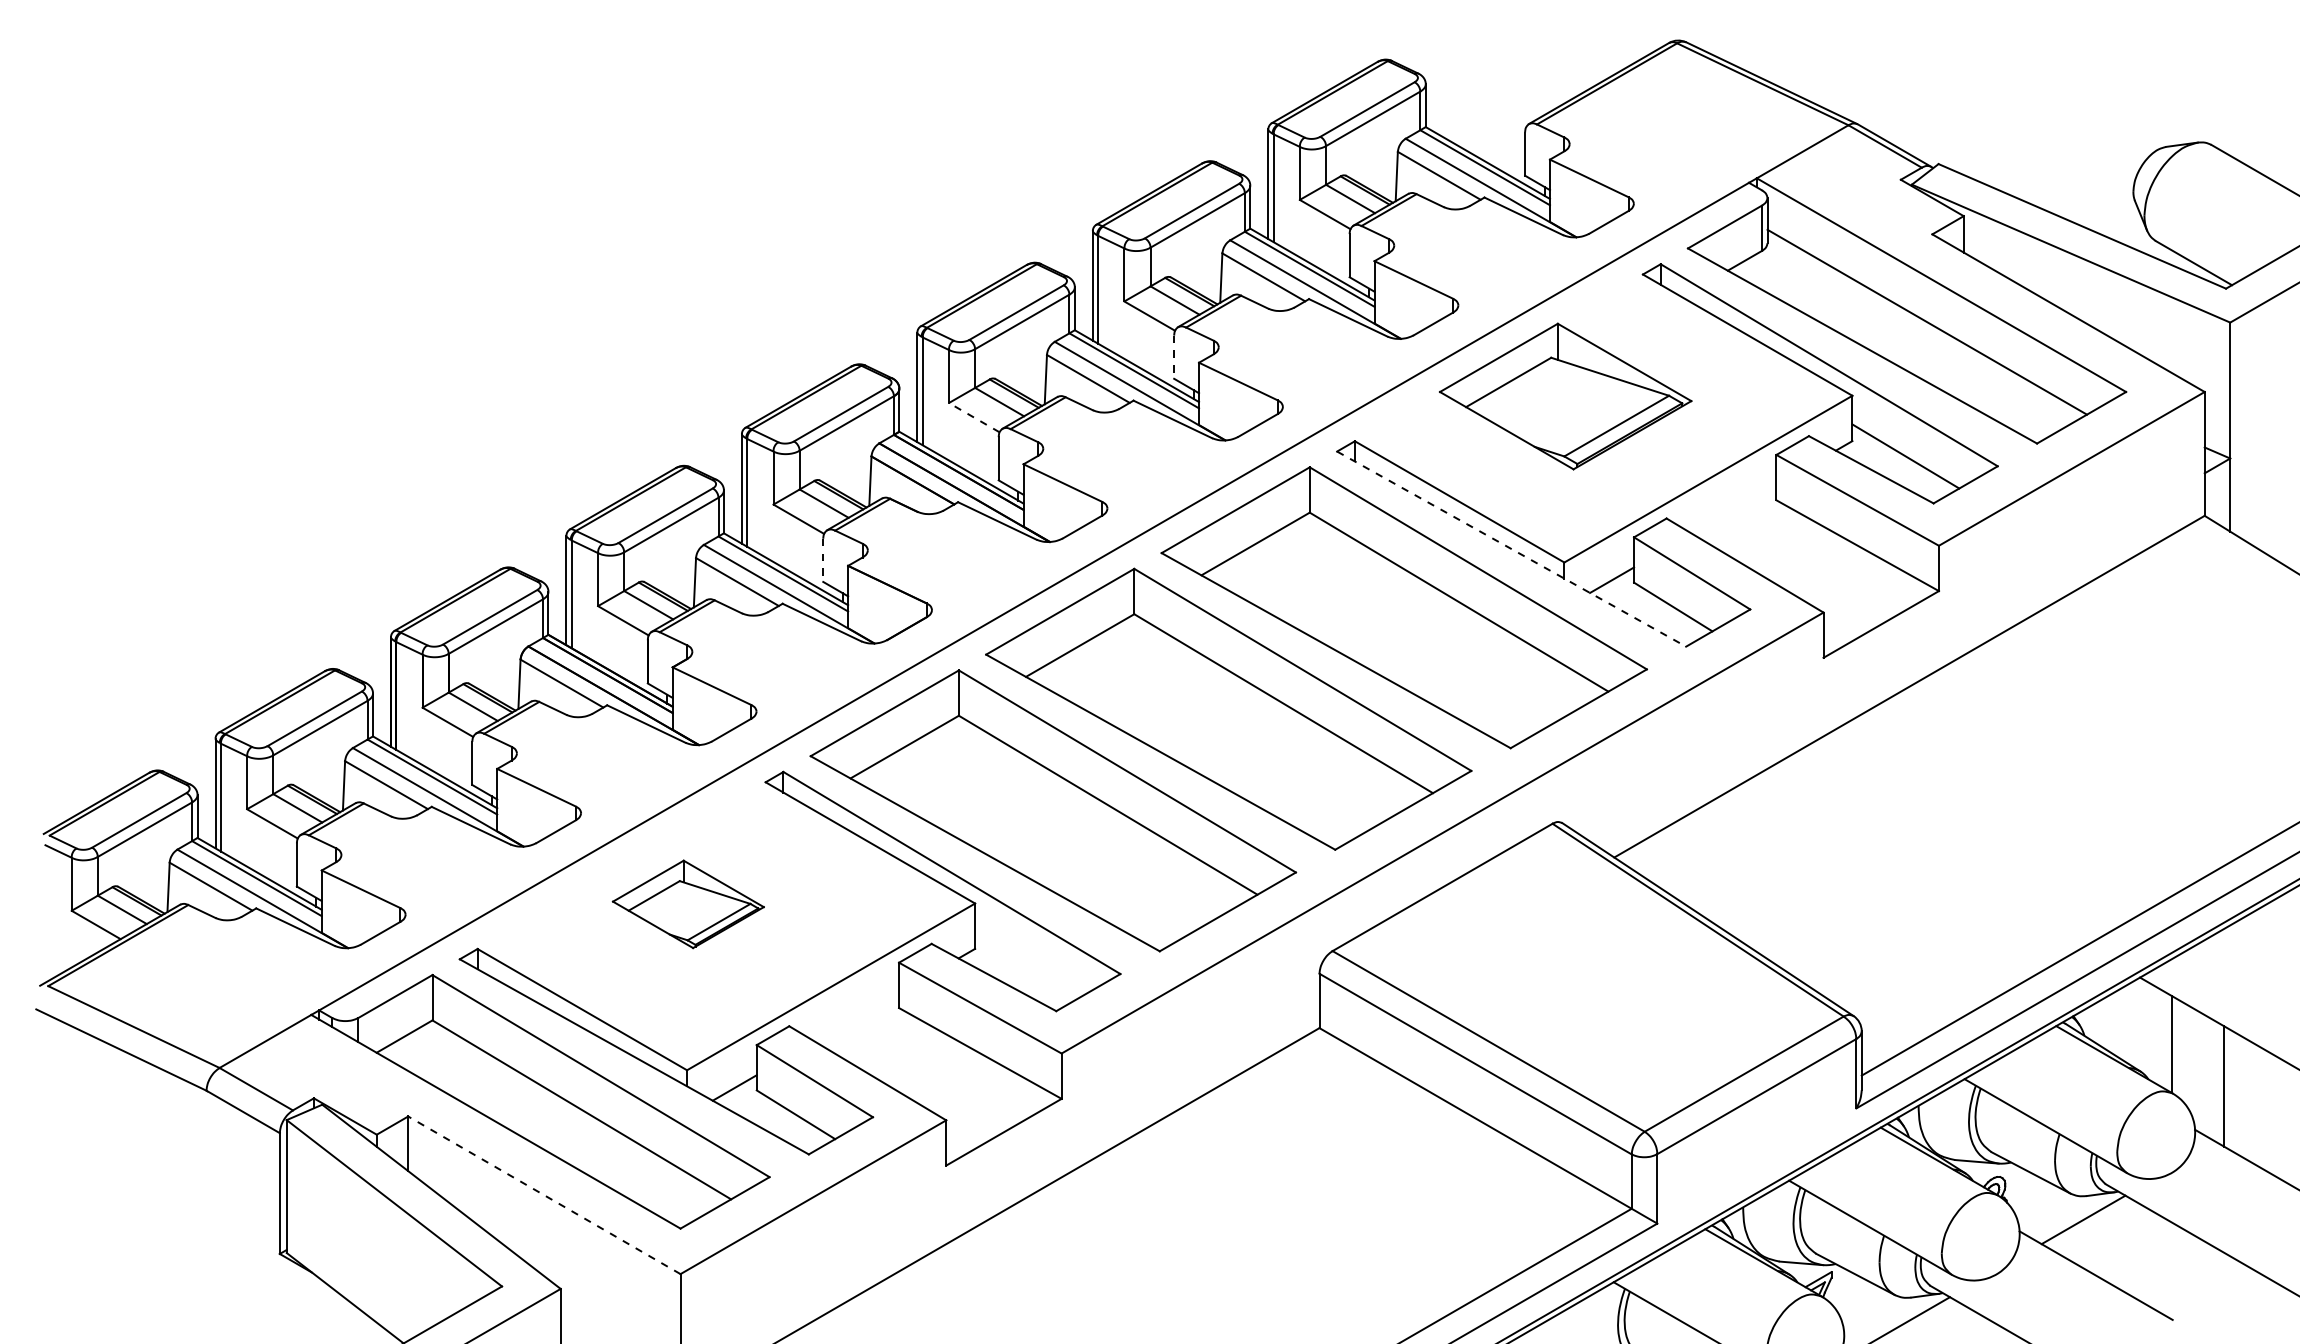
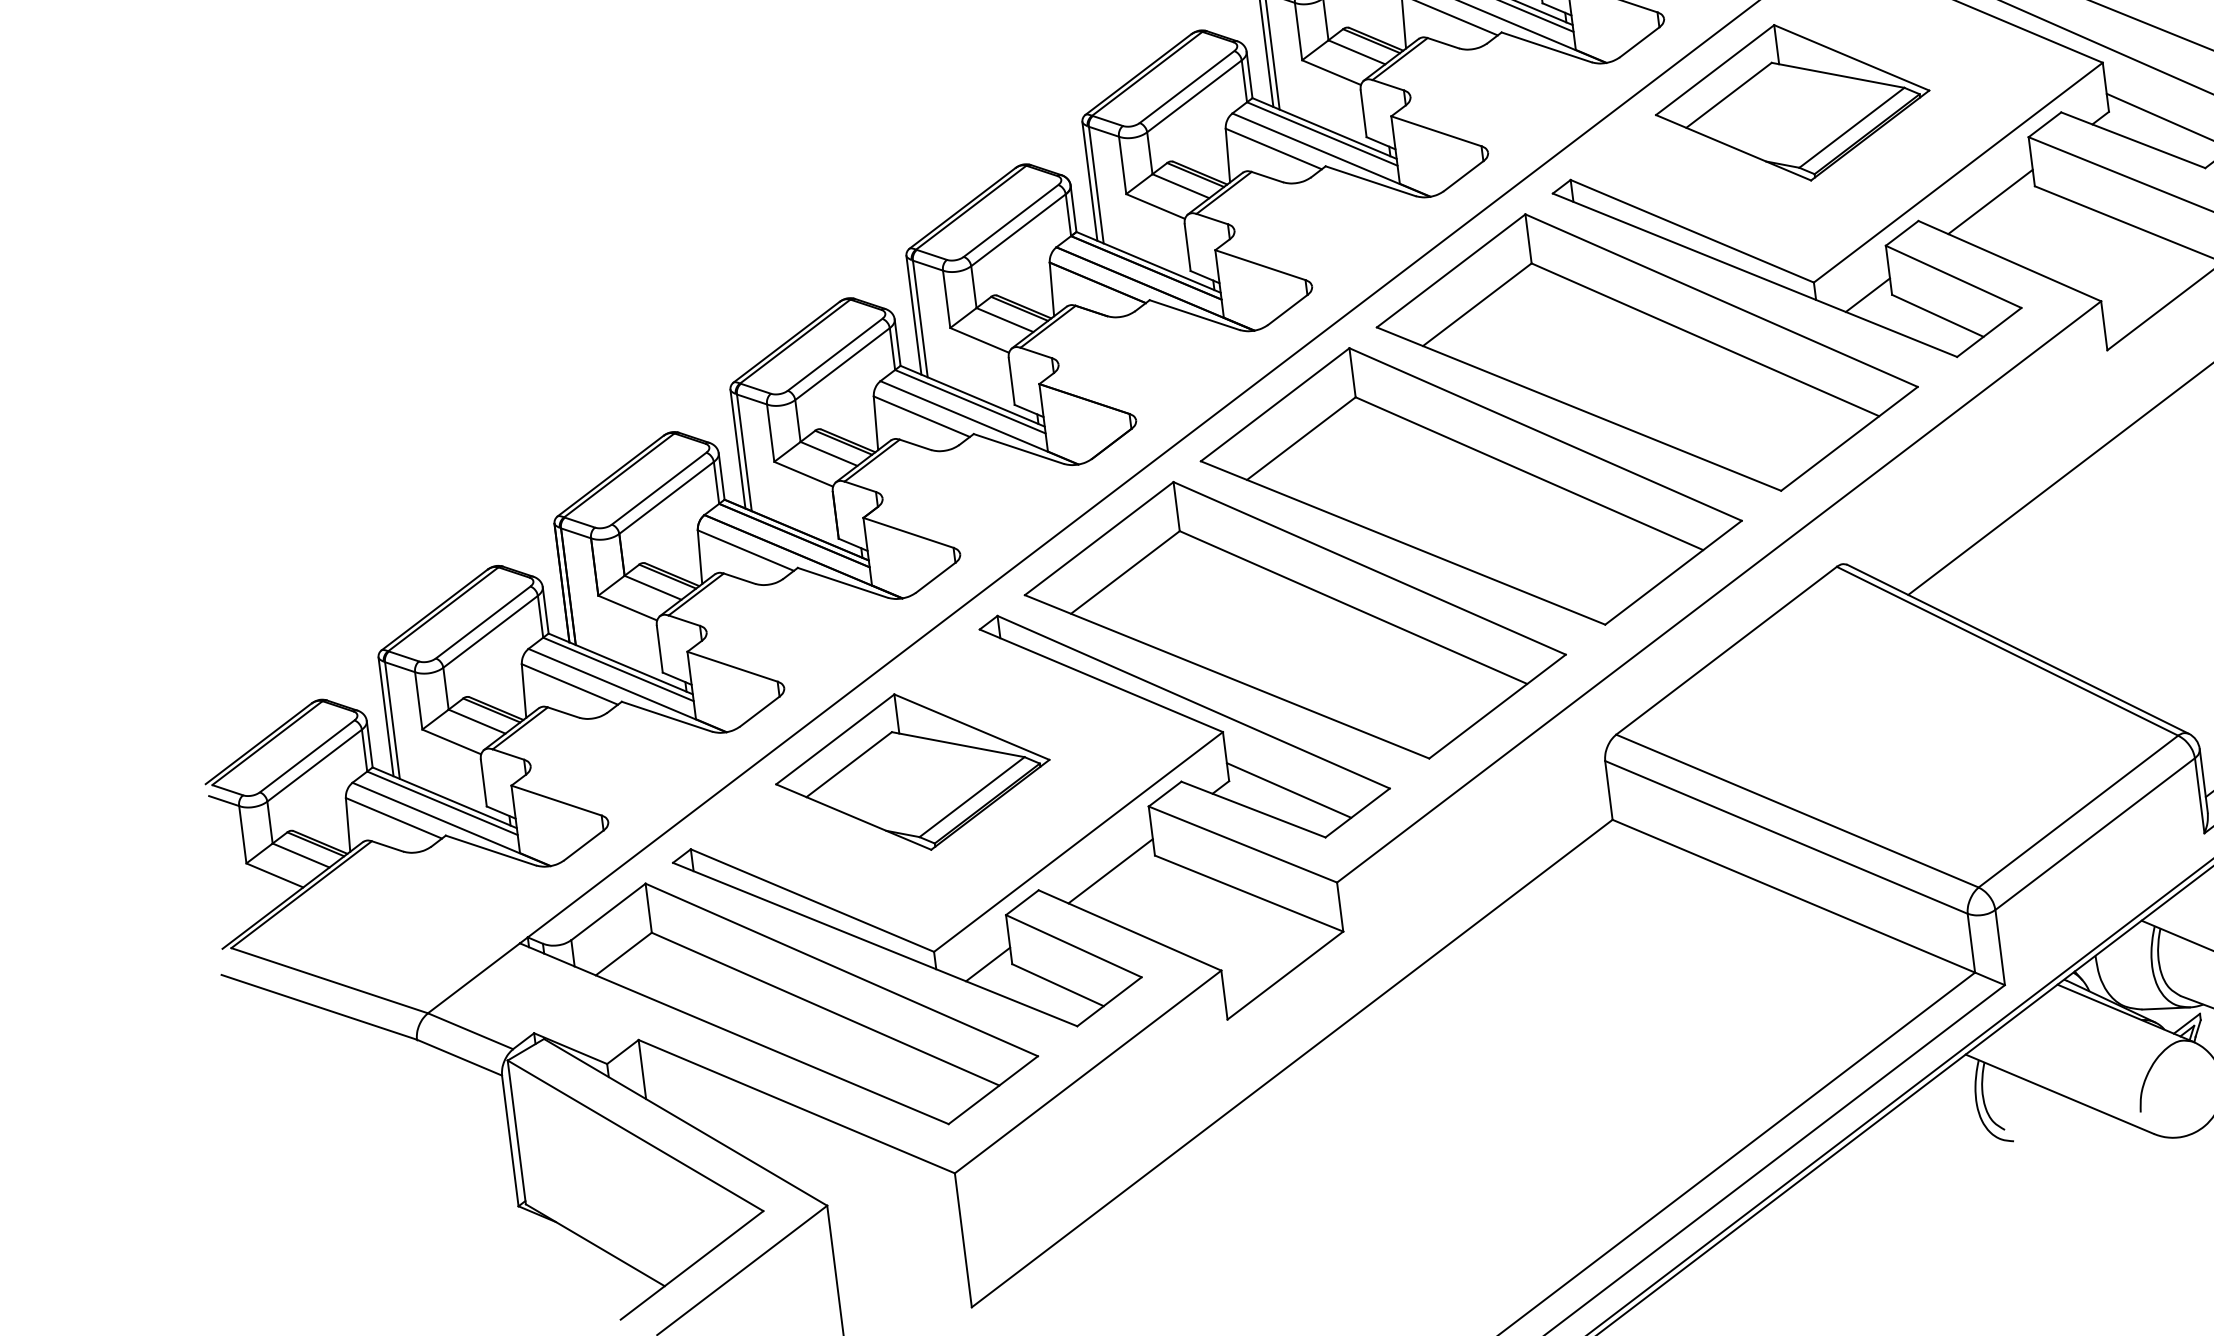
line: (1174, 357) -> (1364, 114), dashed -> solid
line: (973, 417) -> (1154, 206), dashed -> solid
line: (1734, 509) -> (1990, 201), added
line: (1511, 549) -> (1754, 275), dashed -> solid
line: (823, 560) -> (1012, 381), dashed -> solid
part: (688, 904) -> (912, 772), size x1.67
line: (1028, 964) -> (1289, 790), added
line: (856, 1016) -> (1110, 870), added
line: (543, 1195) -> (795, 1107), dashed -> solid

